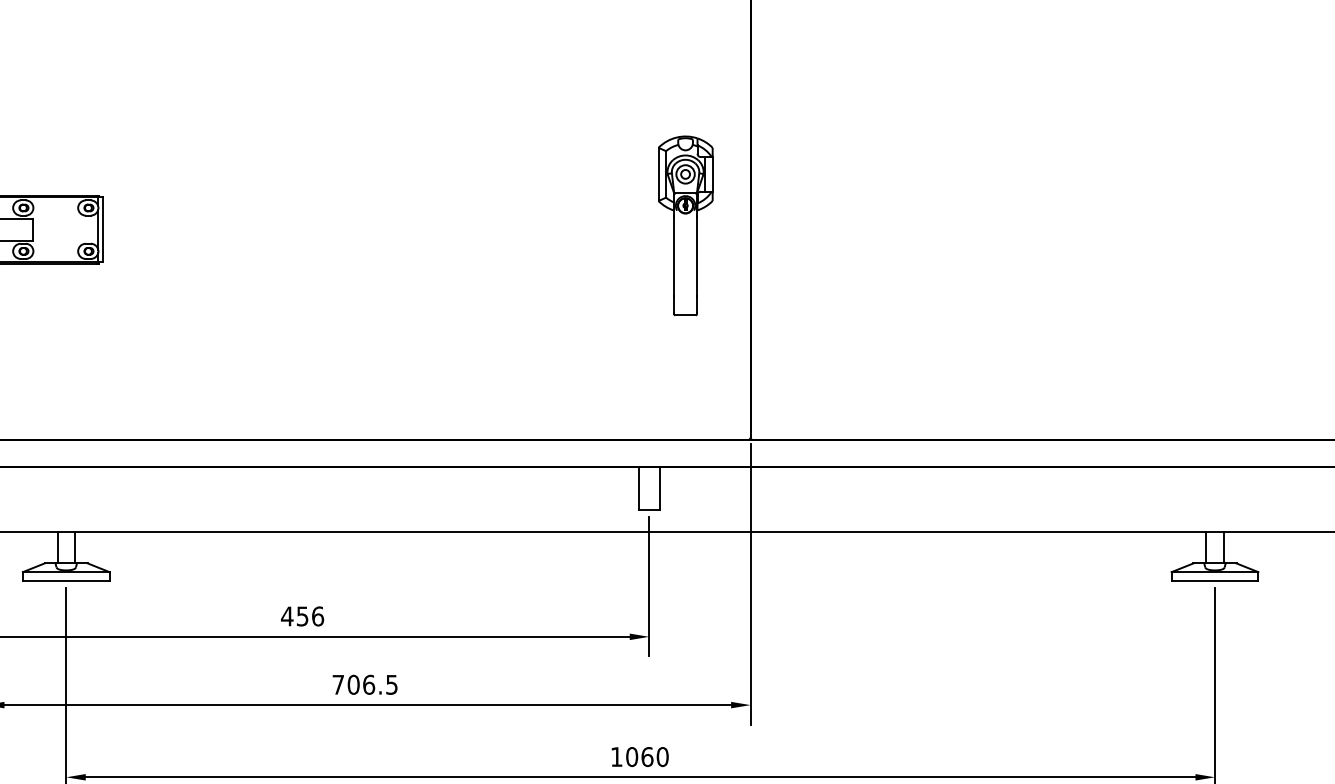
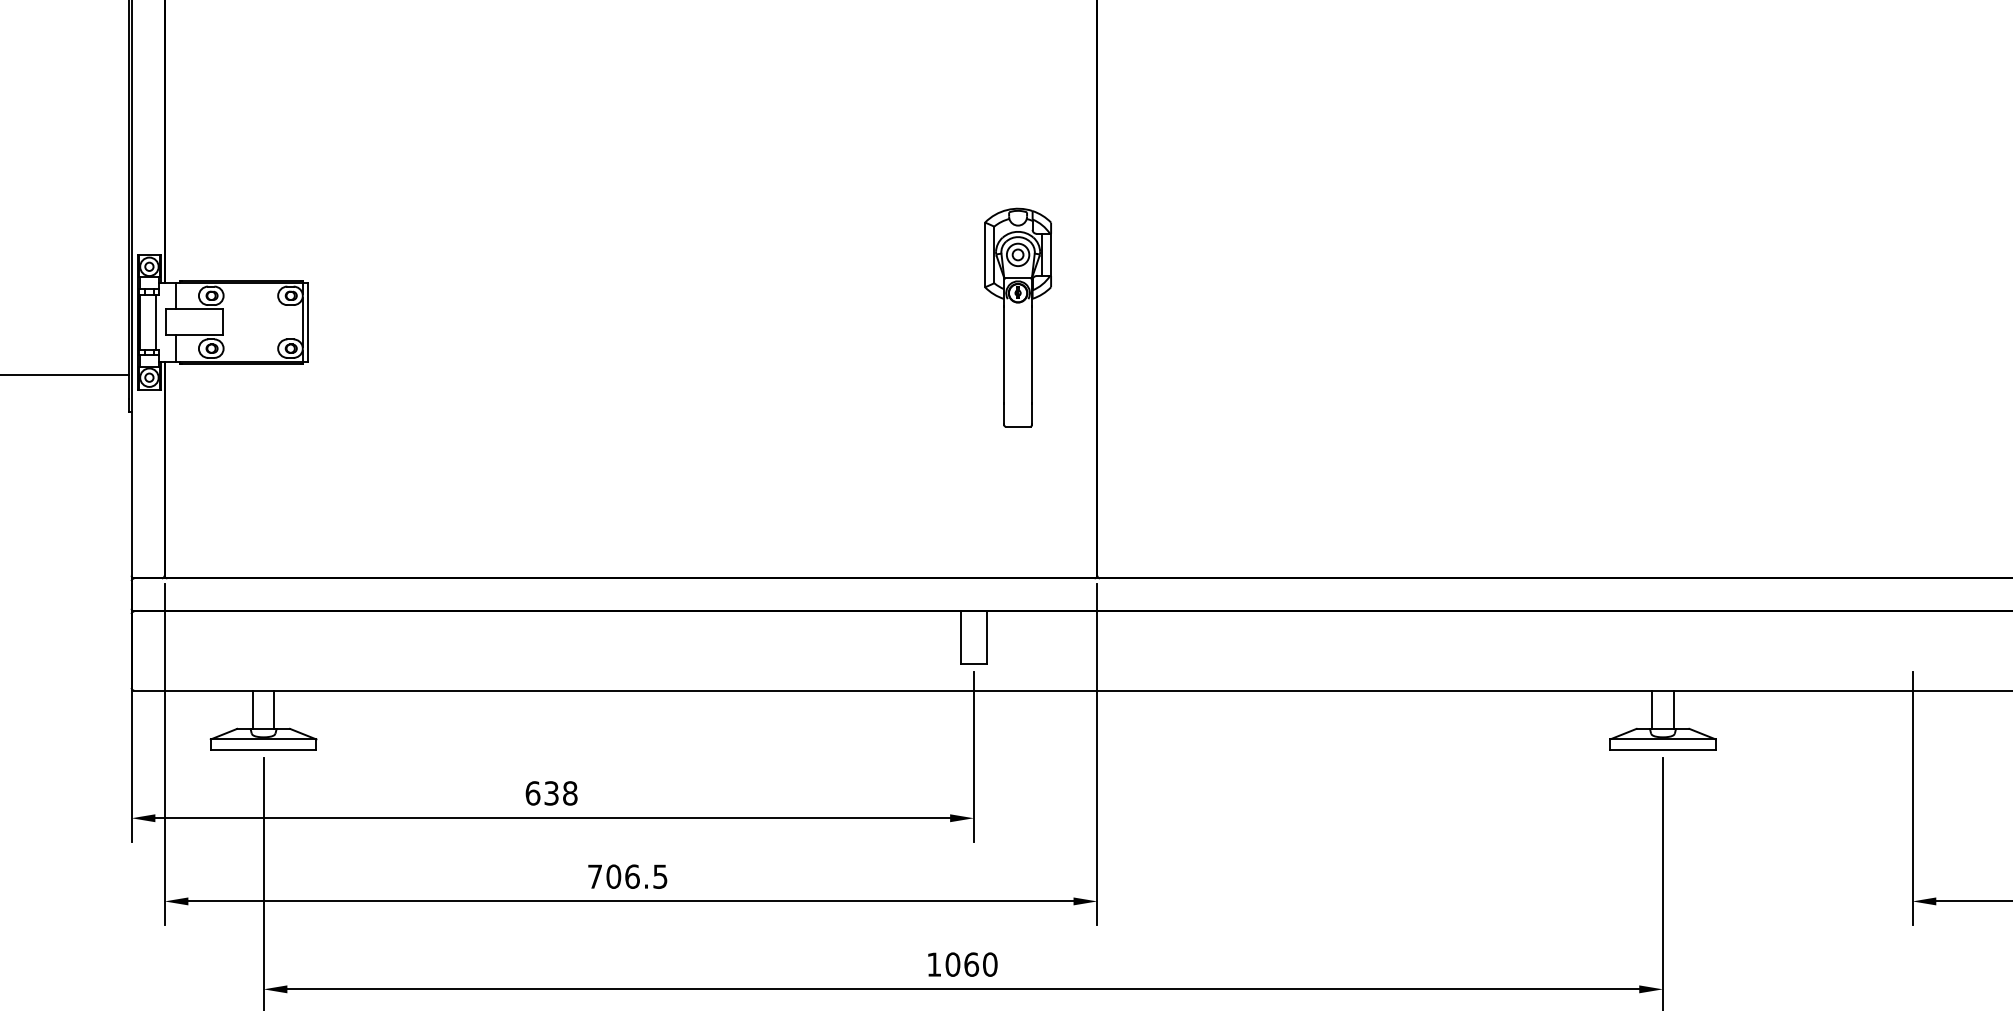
text: (302, 616) -> (551, 793), 456 -> 638

